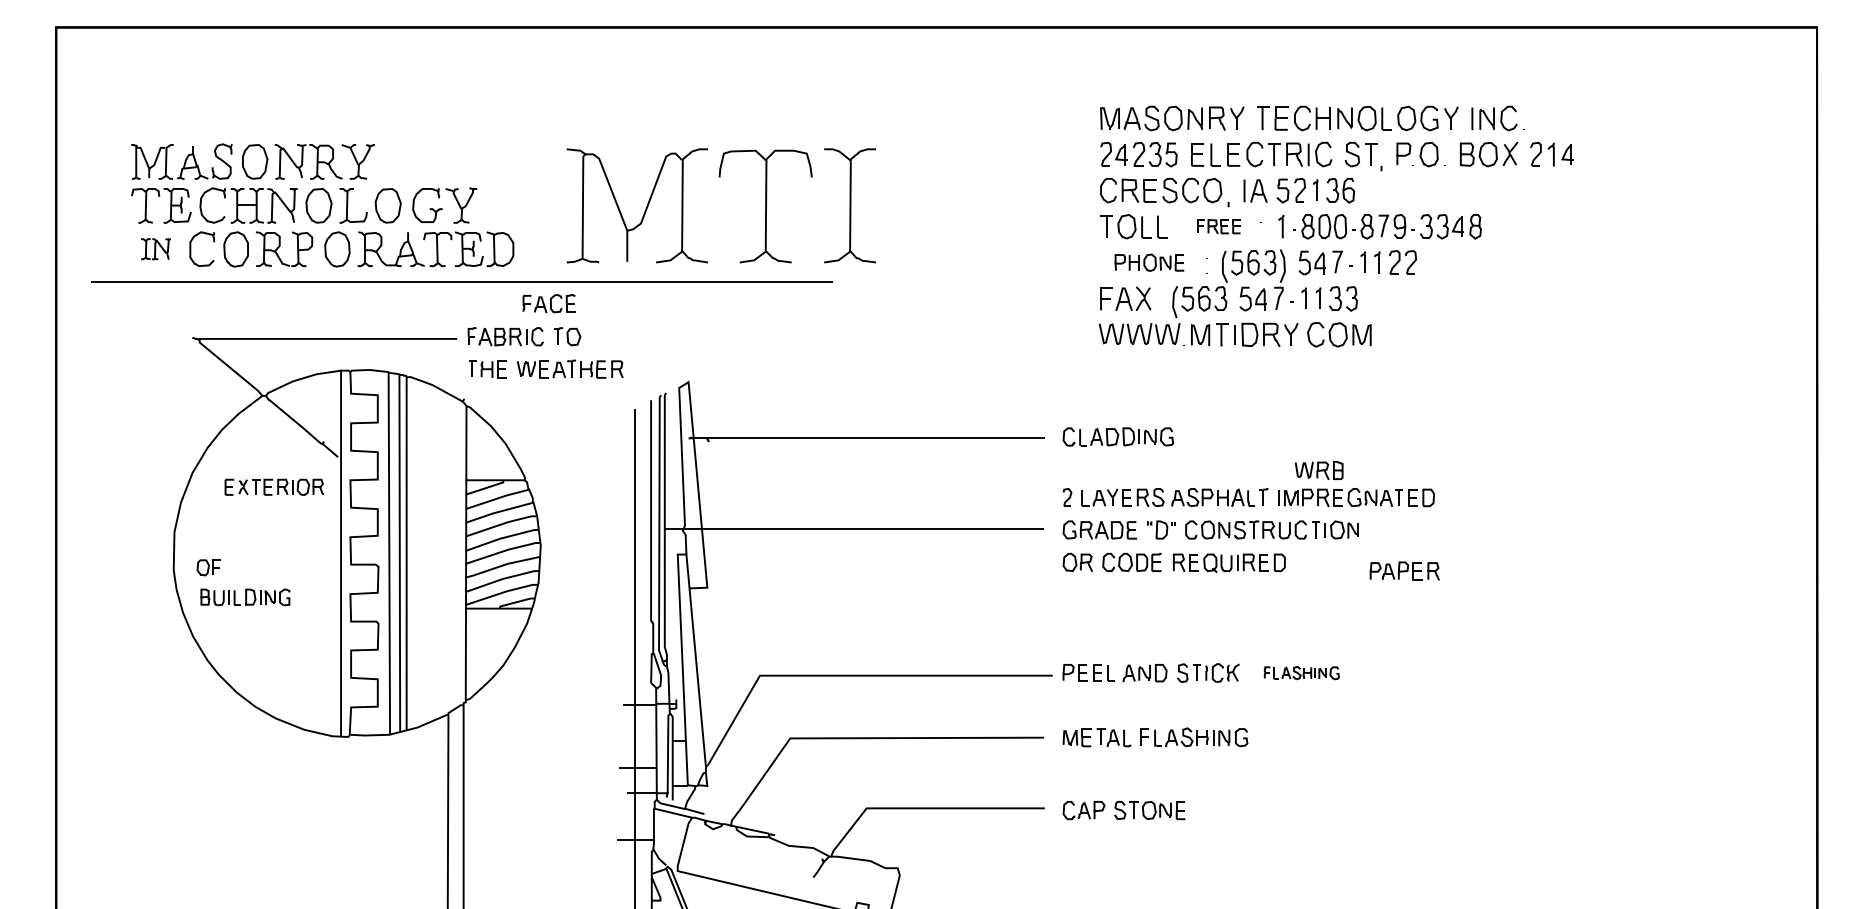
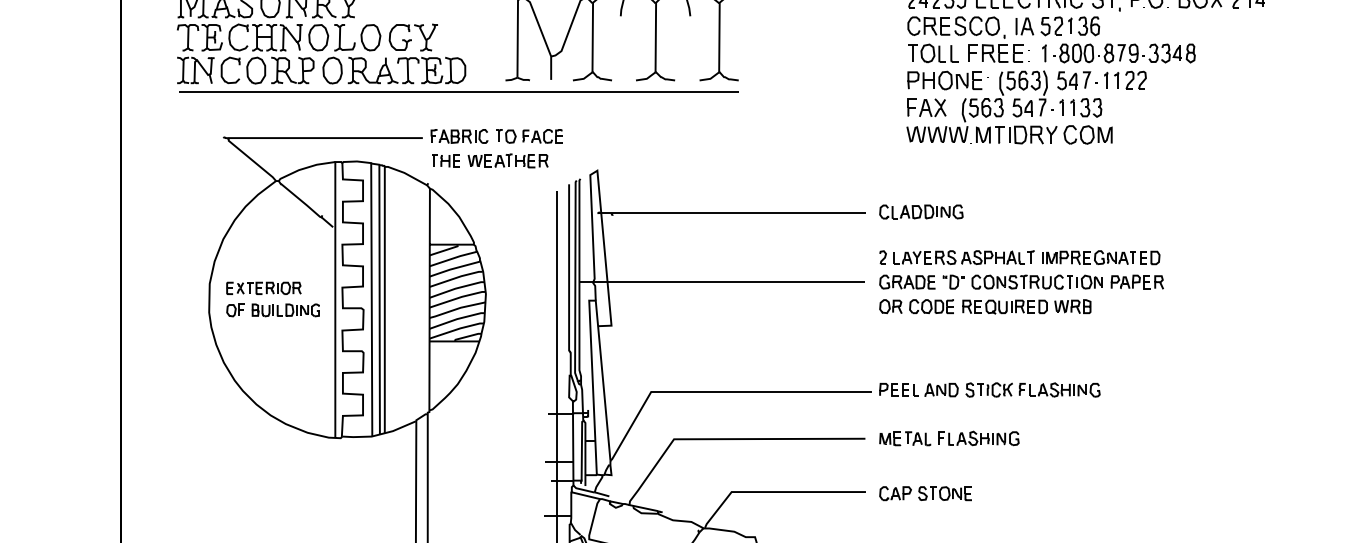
part: (1221, 226) -> (999, 53), size x1.67
part: (155, 248) -> (195, 69), size x1.67
part: (1149, 262) -> (944, 80), size x1.43
line: (461, 281) -> (458, 91), moved
part: (548, 303) -> (542, 136), moved
part: (1319, 469) -> (1073, 305), moved
part: (274, 486) -> (264, 287), moved
part: (1404, 570) -> (1137, 281), moved
part: (245, 597) -> (285, 310), moved
part: (1301, 672) -> (1059, 389), size x1.43

